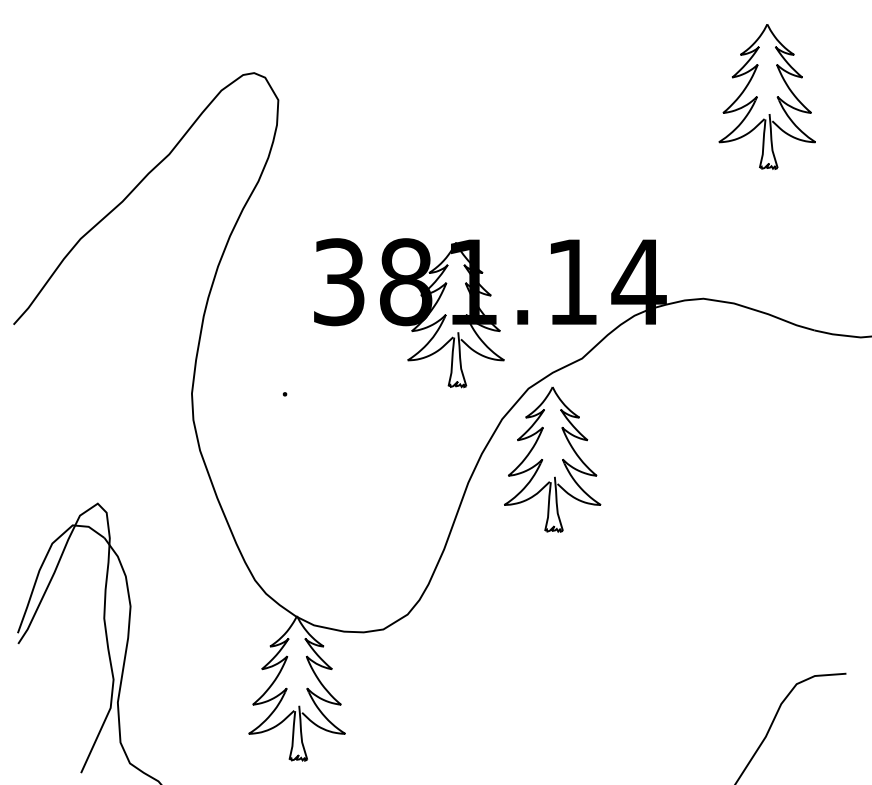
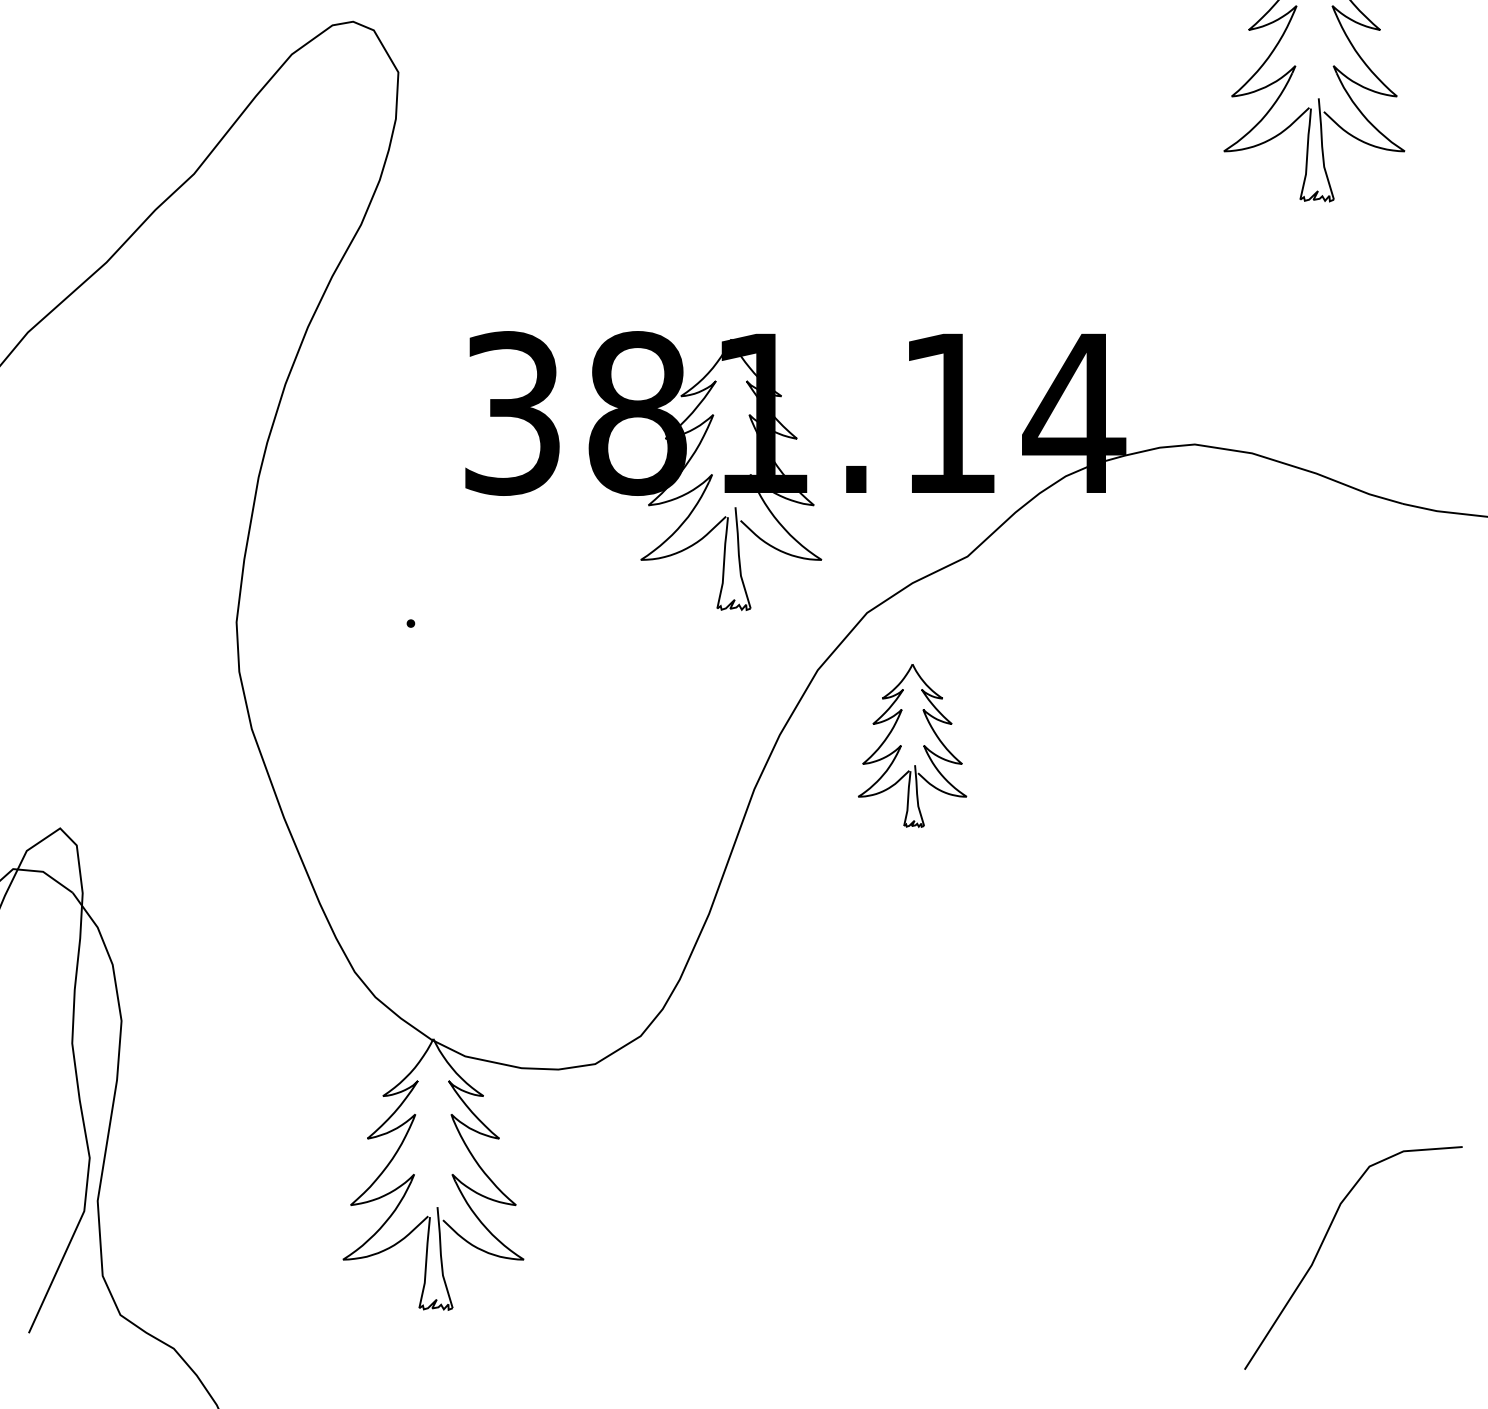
part: (552, 459) -> (912, 745), size x0.6

